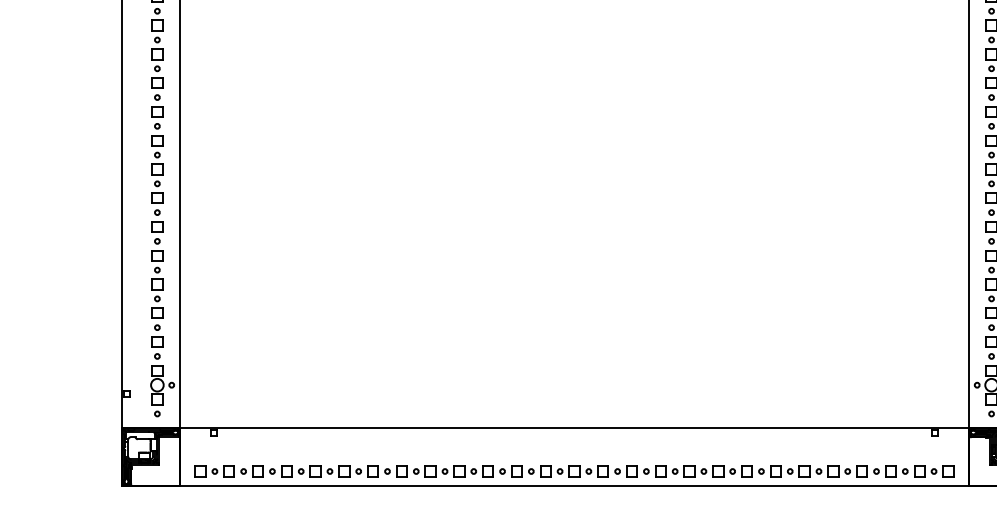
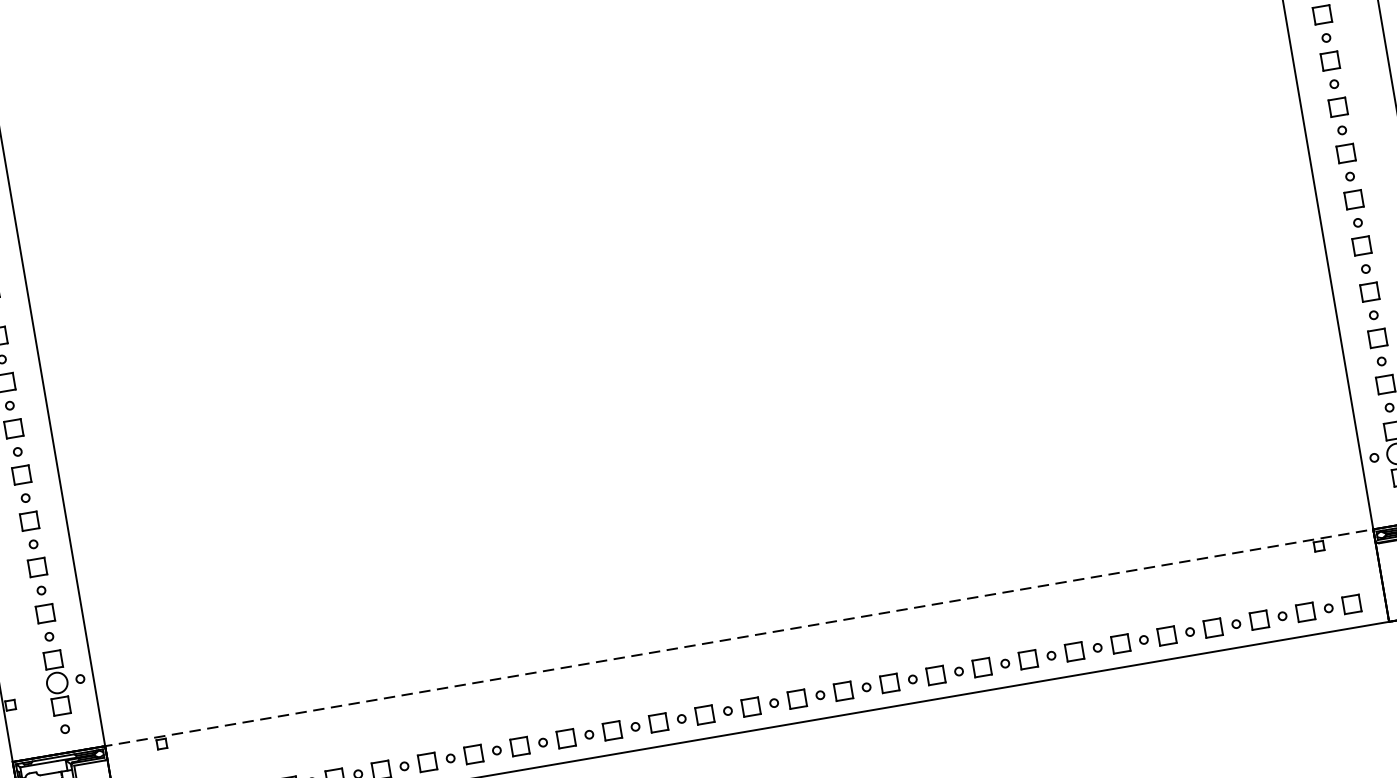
line: (546, 428) -> (694, 645), solid -> dashed

